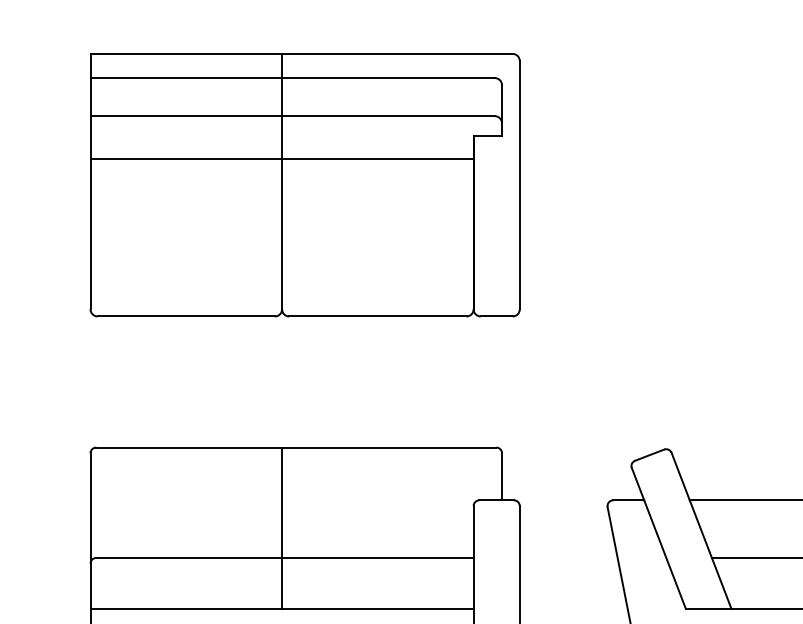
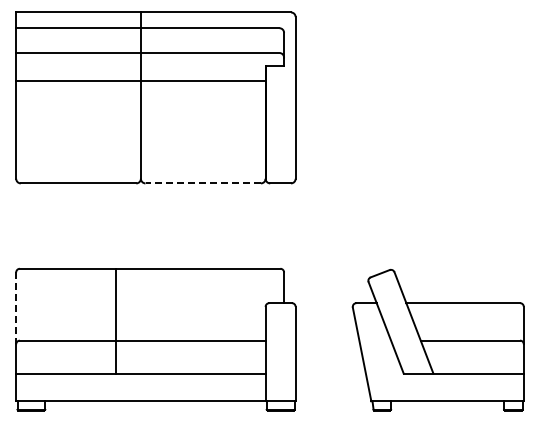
line: (378, 316) -> (203, 183), solid -> dashed
line: (91, 508) -> (16, 308), solid -> dashed
line: (281, 527) -> (115, 320), moved

